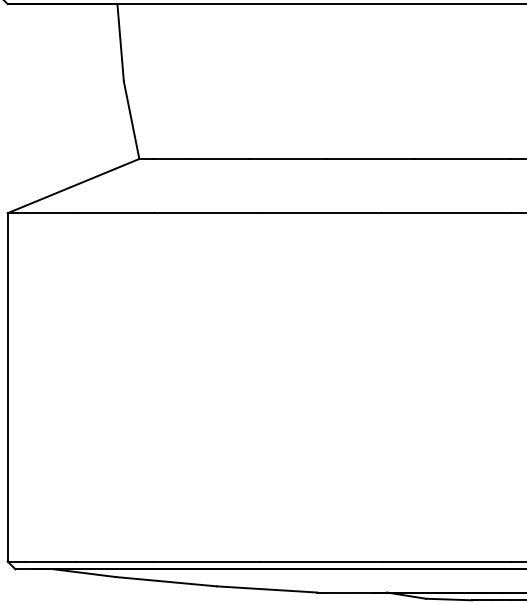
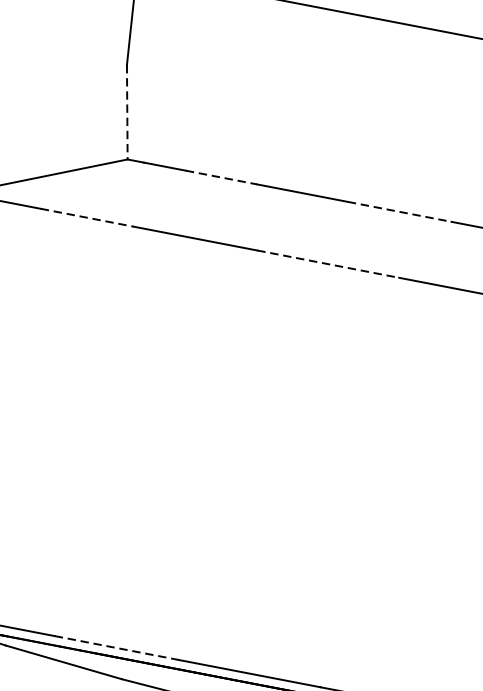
line: (131, 120) -> (127, 112), solid -> dashed
line: (219, 158) -> (221, 177), solid -> dashed
line: (371, 158) -> (400, 211), solid -> dashed
line: (115, 213) -> (87, 218), solid -> dashed
line: (321, 213) -> (329, 264), solid -> dashed
line: (207, 561) -> (116, 647), solid -> dashed

